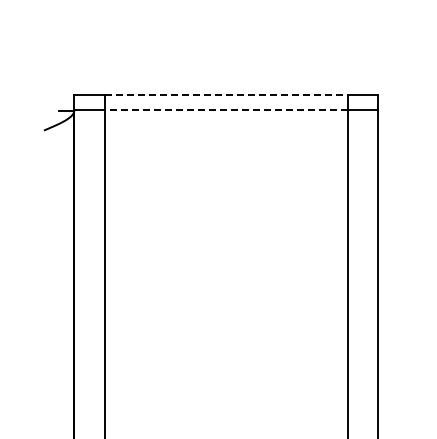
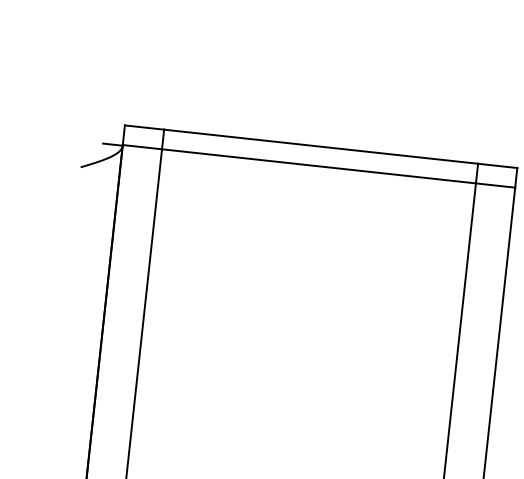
line: (226, 94) -> (321, 146), dashed -> solid
line: (225, 110) -> (318, 166), dashed -> solid

